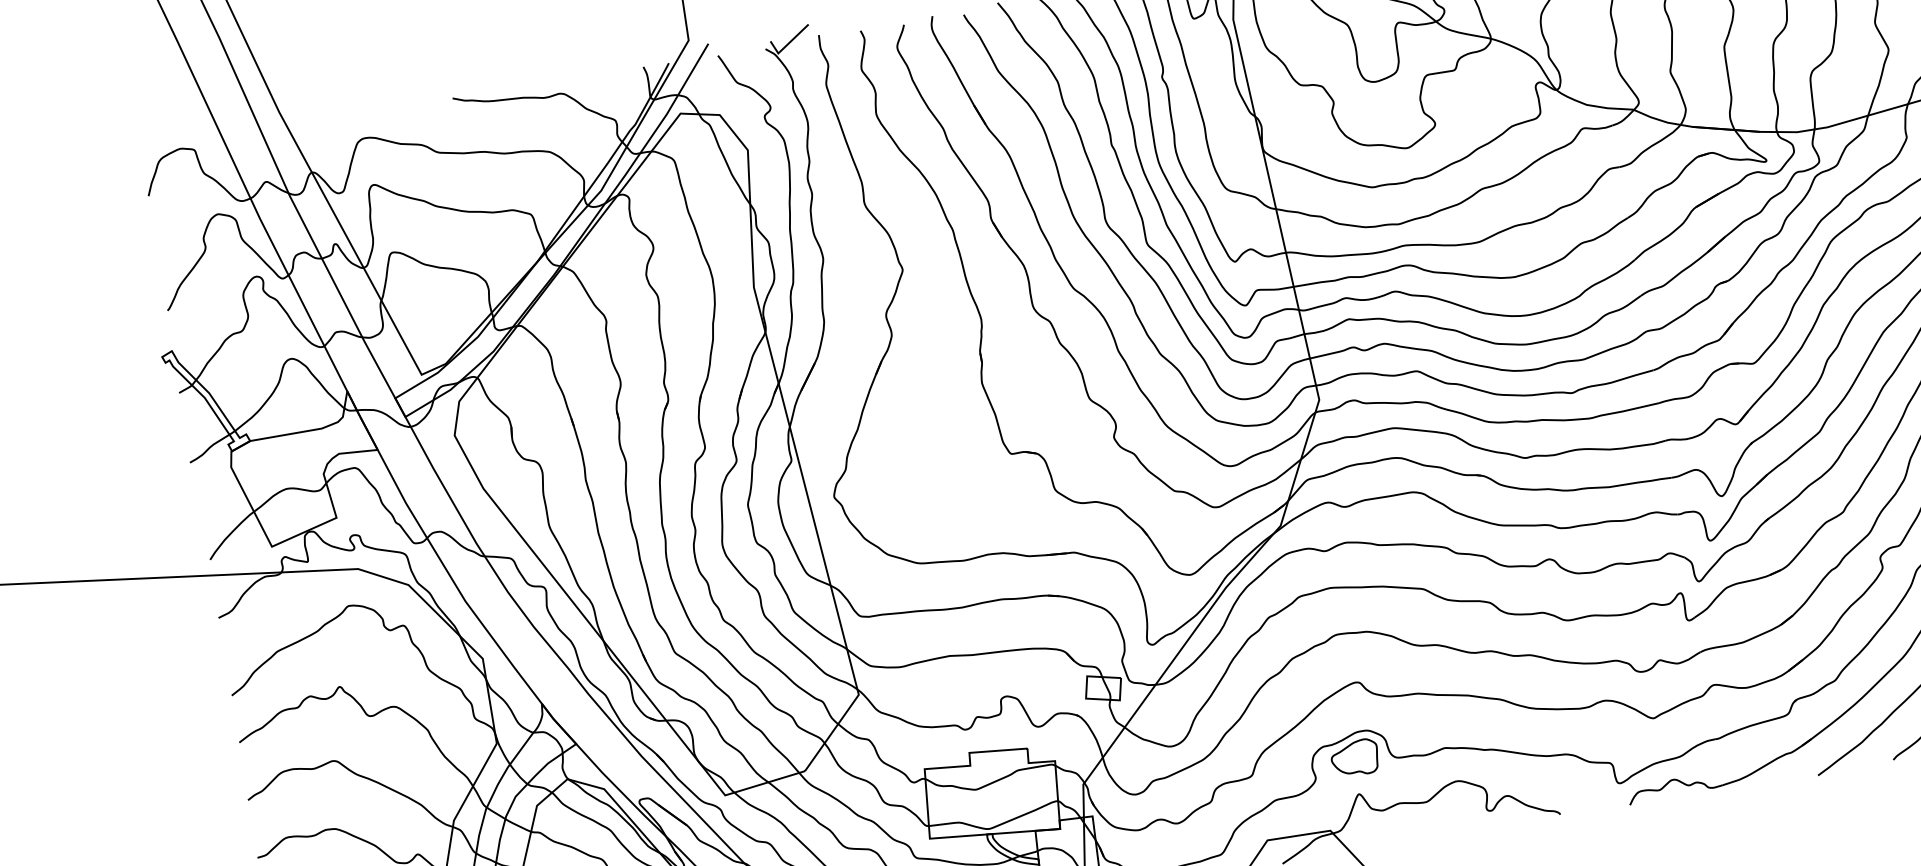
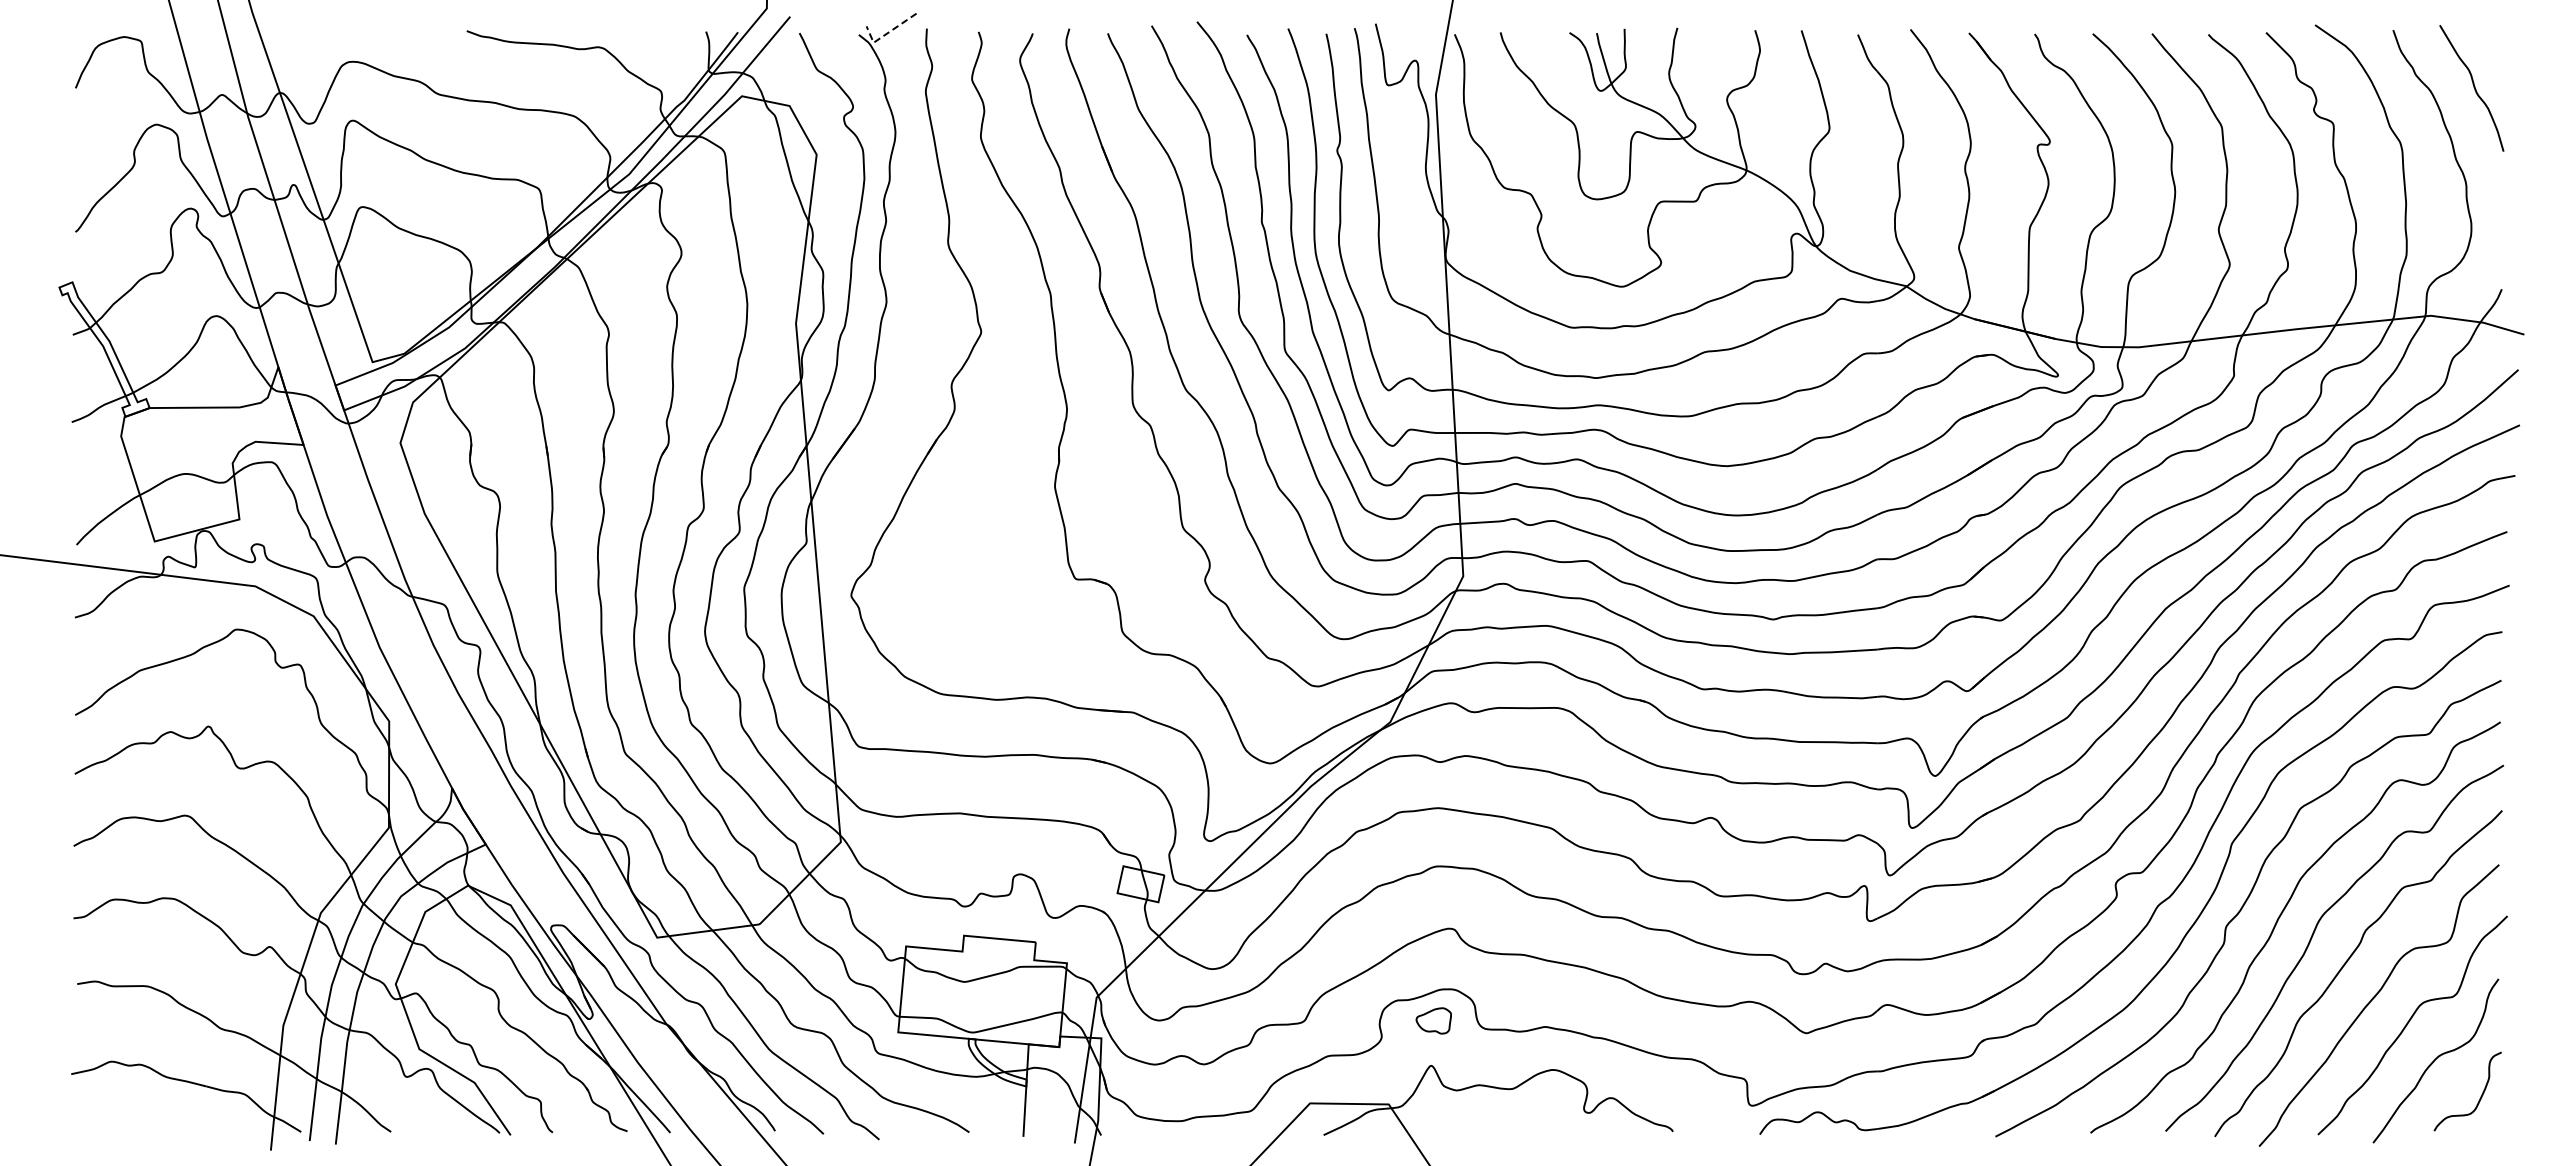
line: (787, 44) -> (886, 33), solid -> dashed
part: (1354, 757) -> (1433, 1020), size x0.6

